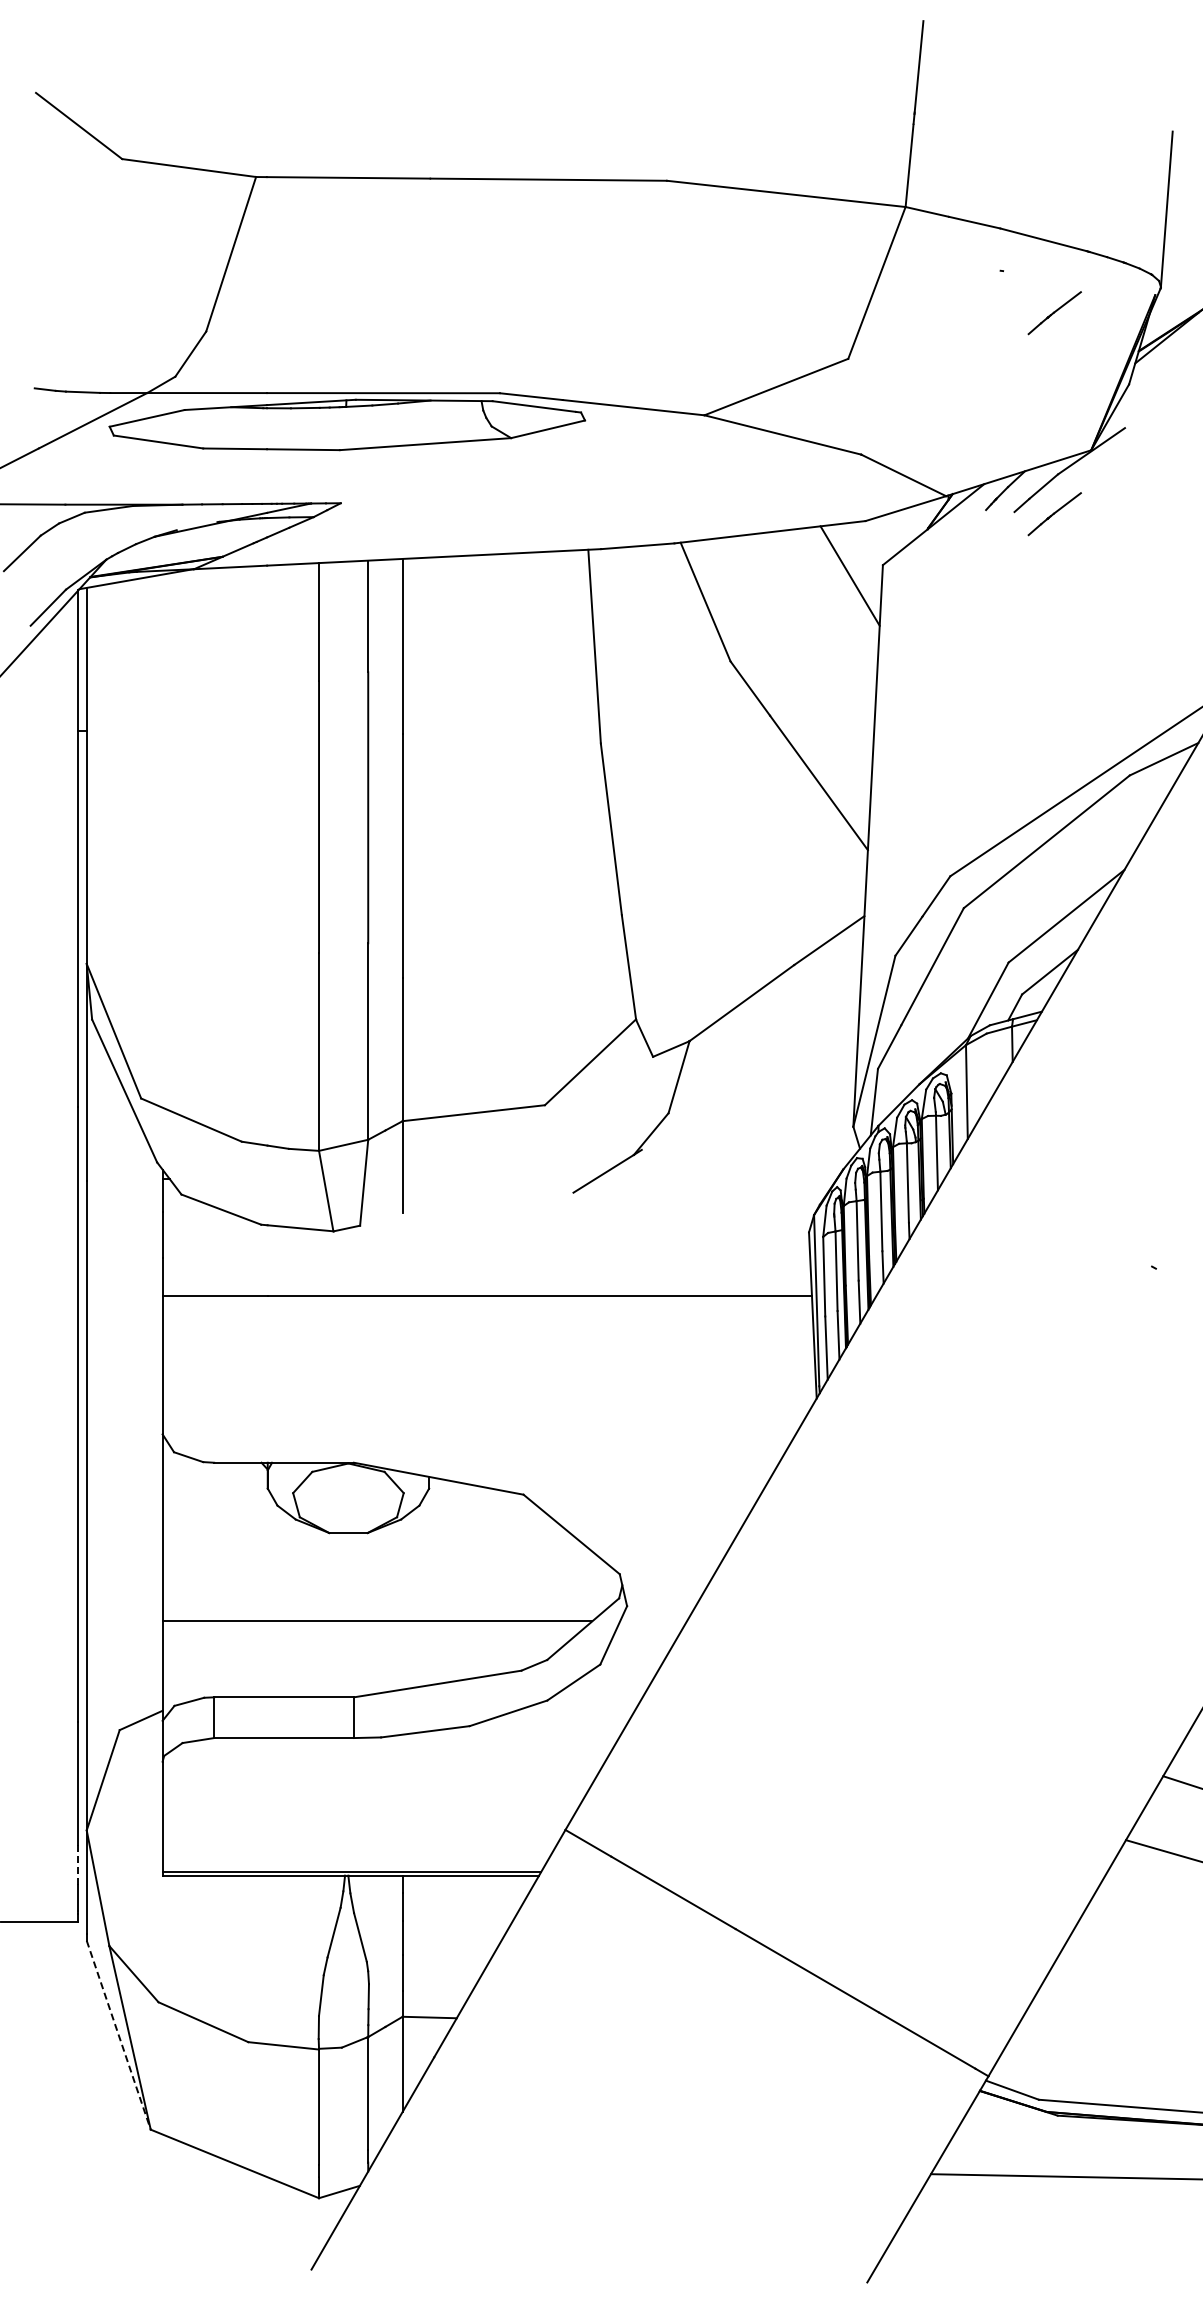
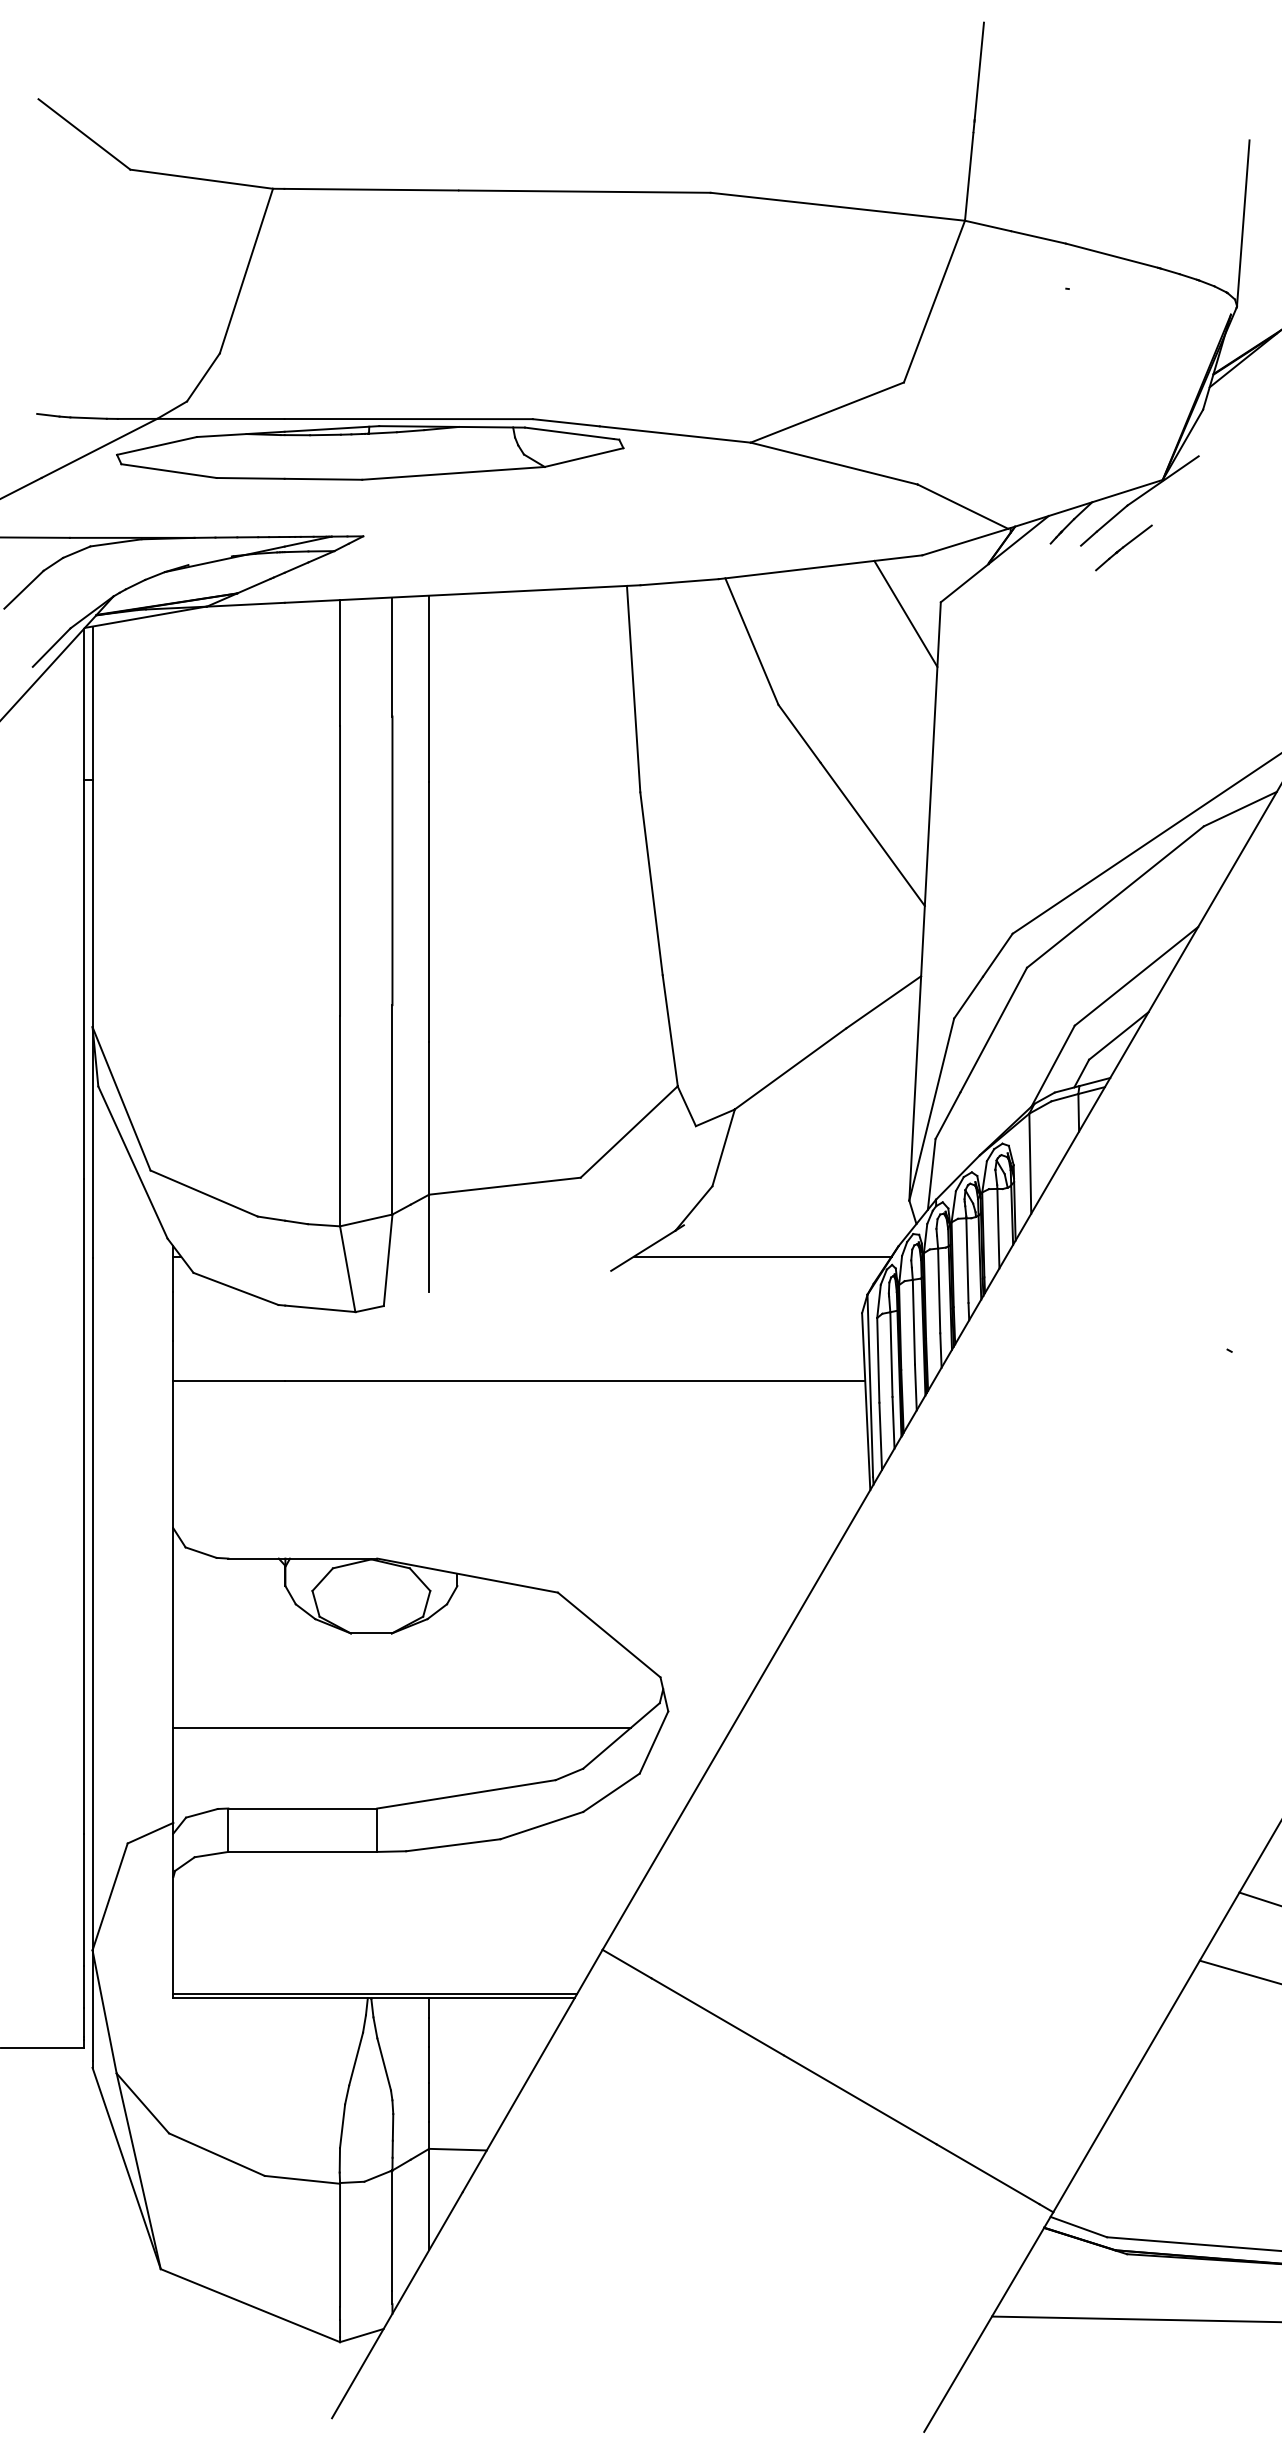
part: (1054, 313) -> (1123, 334), removed
line: (715, 1179) -> (762, 1256), added
line: (78, 1864) -> (83, 1986), dashed -> solid
line: (118, 2035) -> (126, 2168), dashed -> solid

